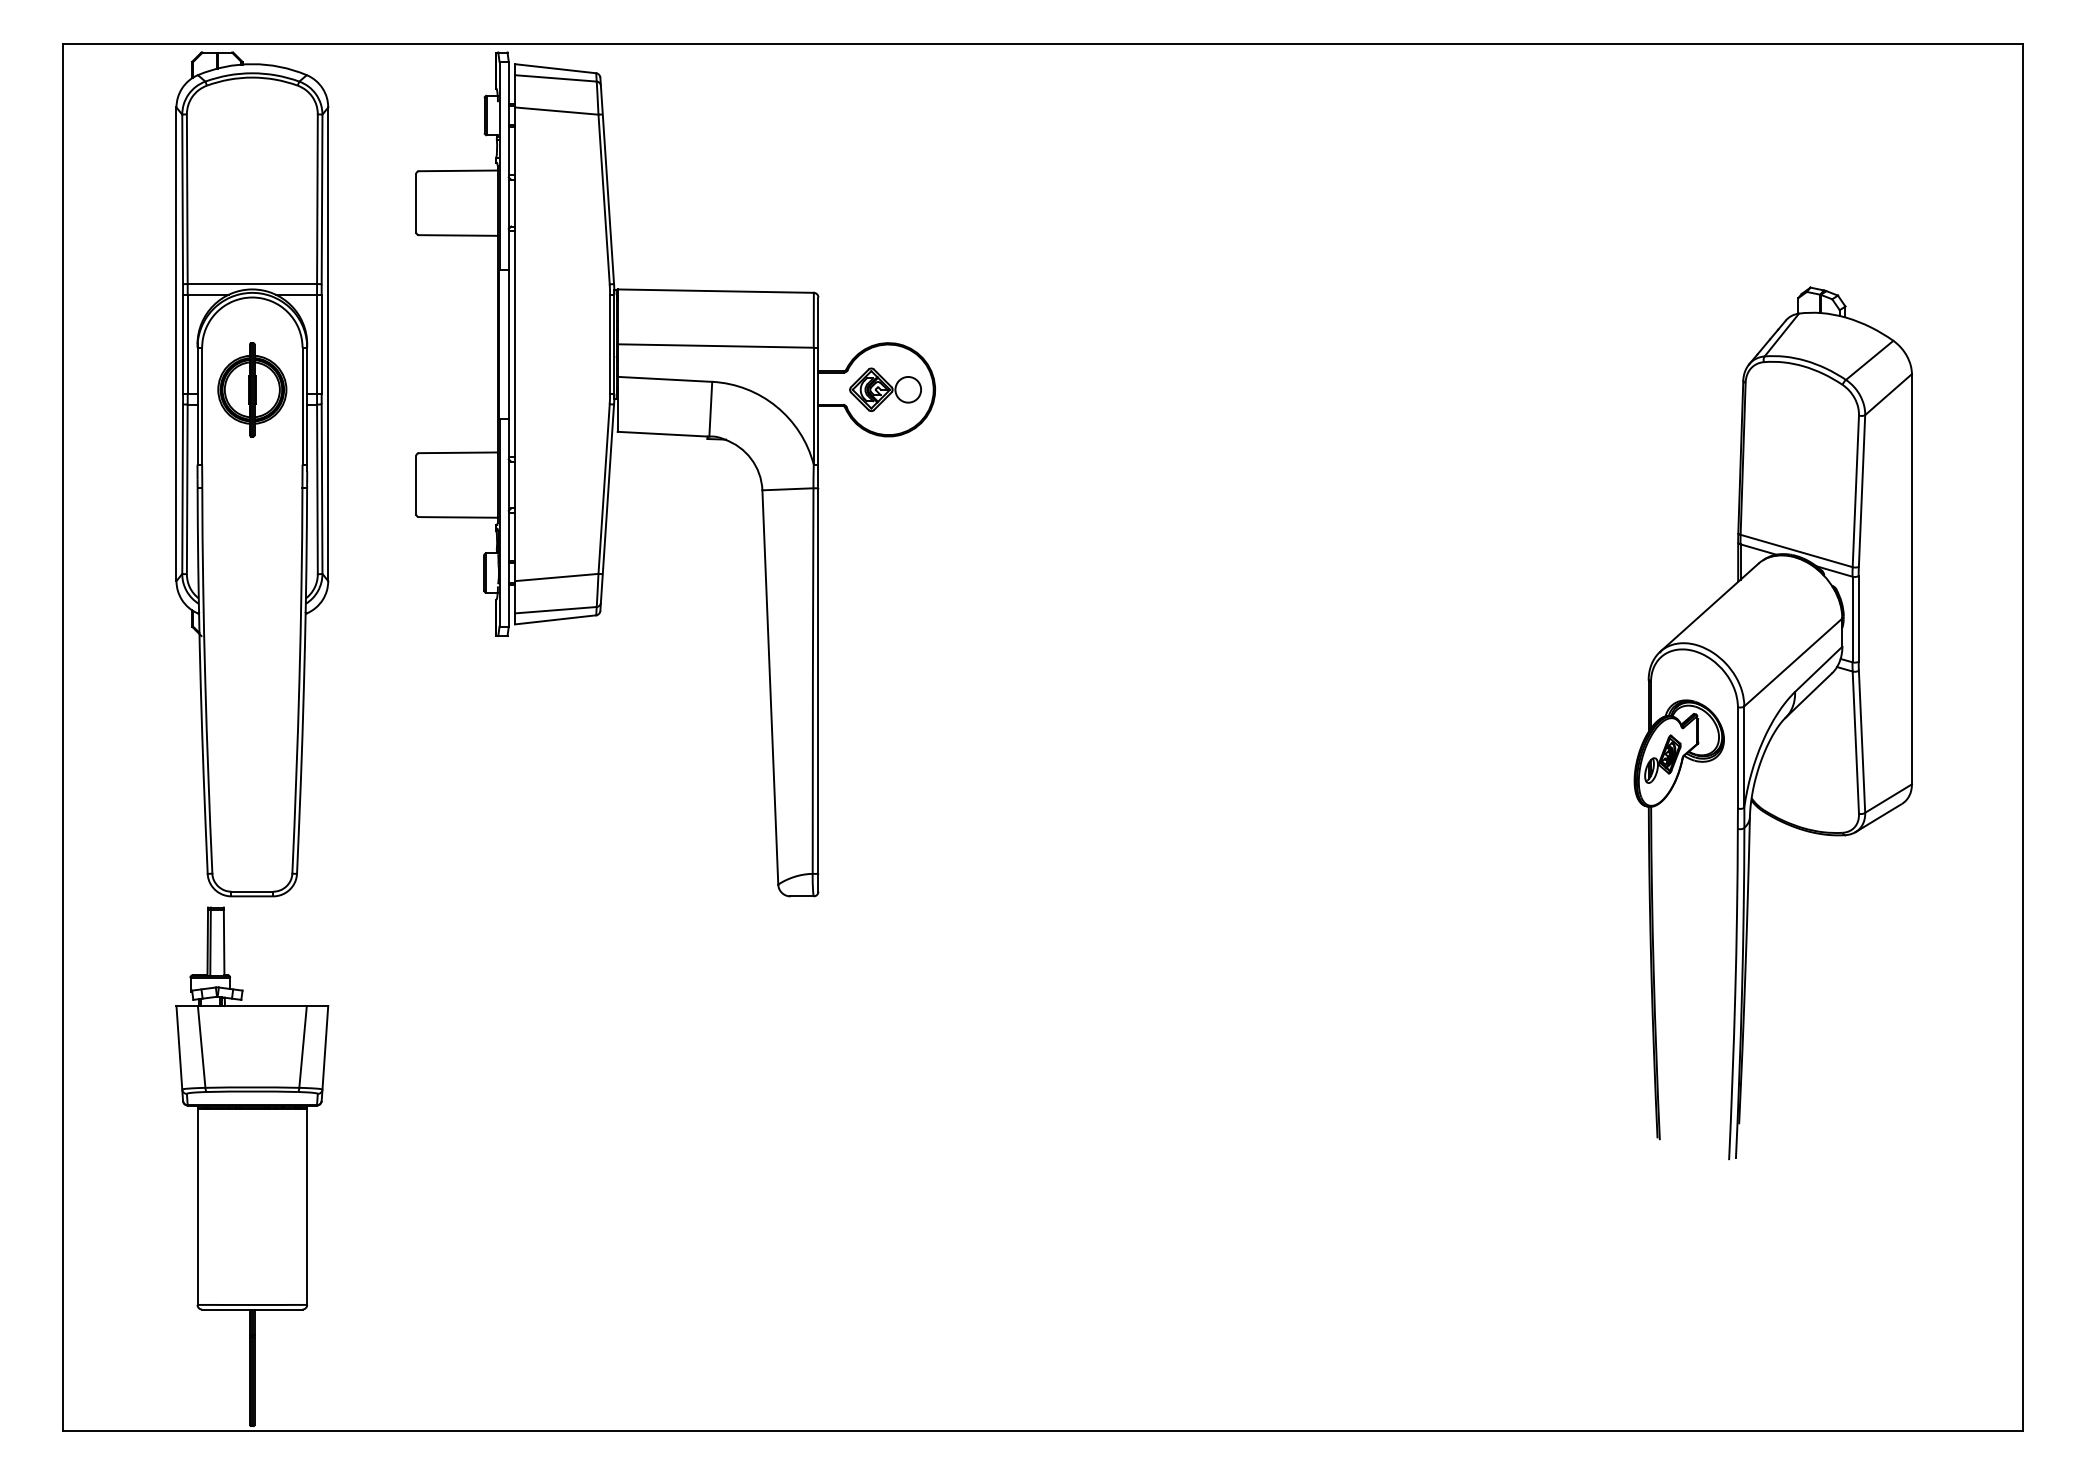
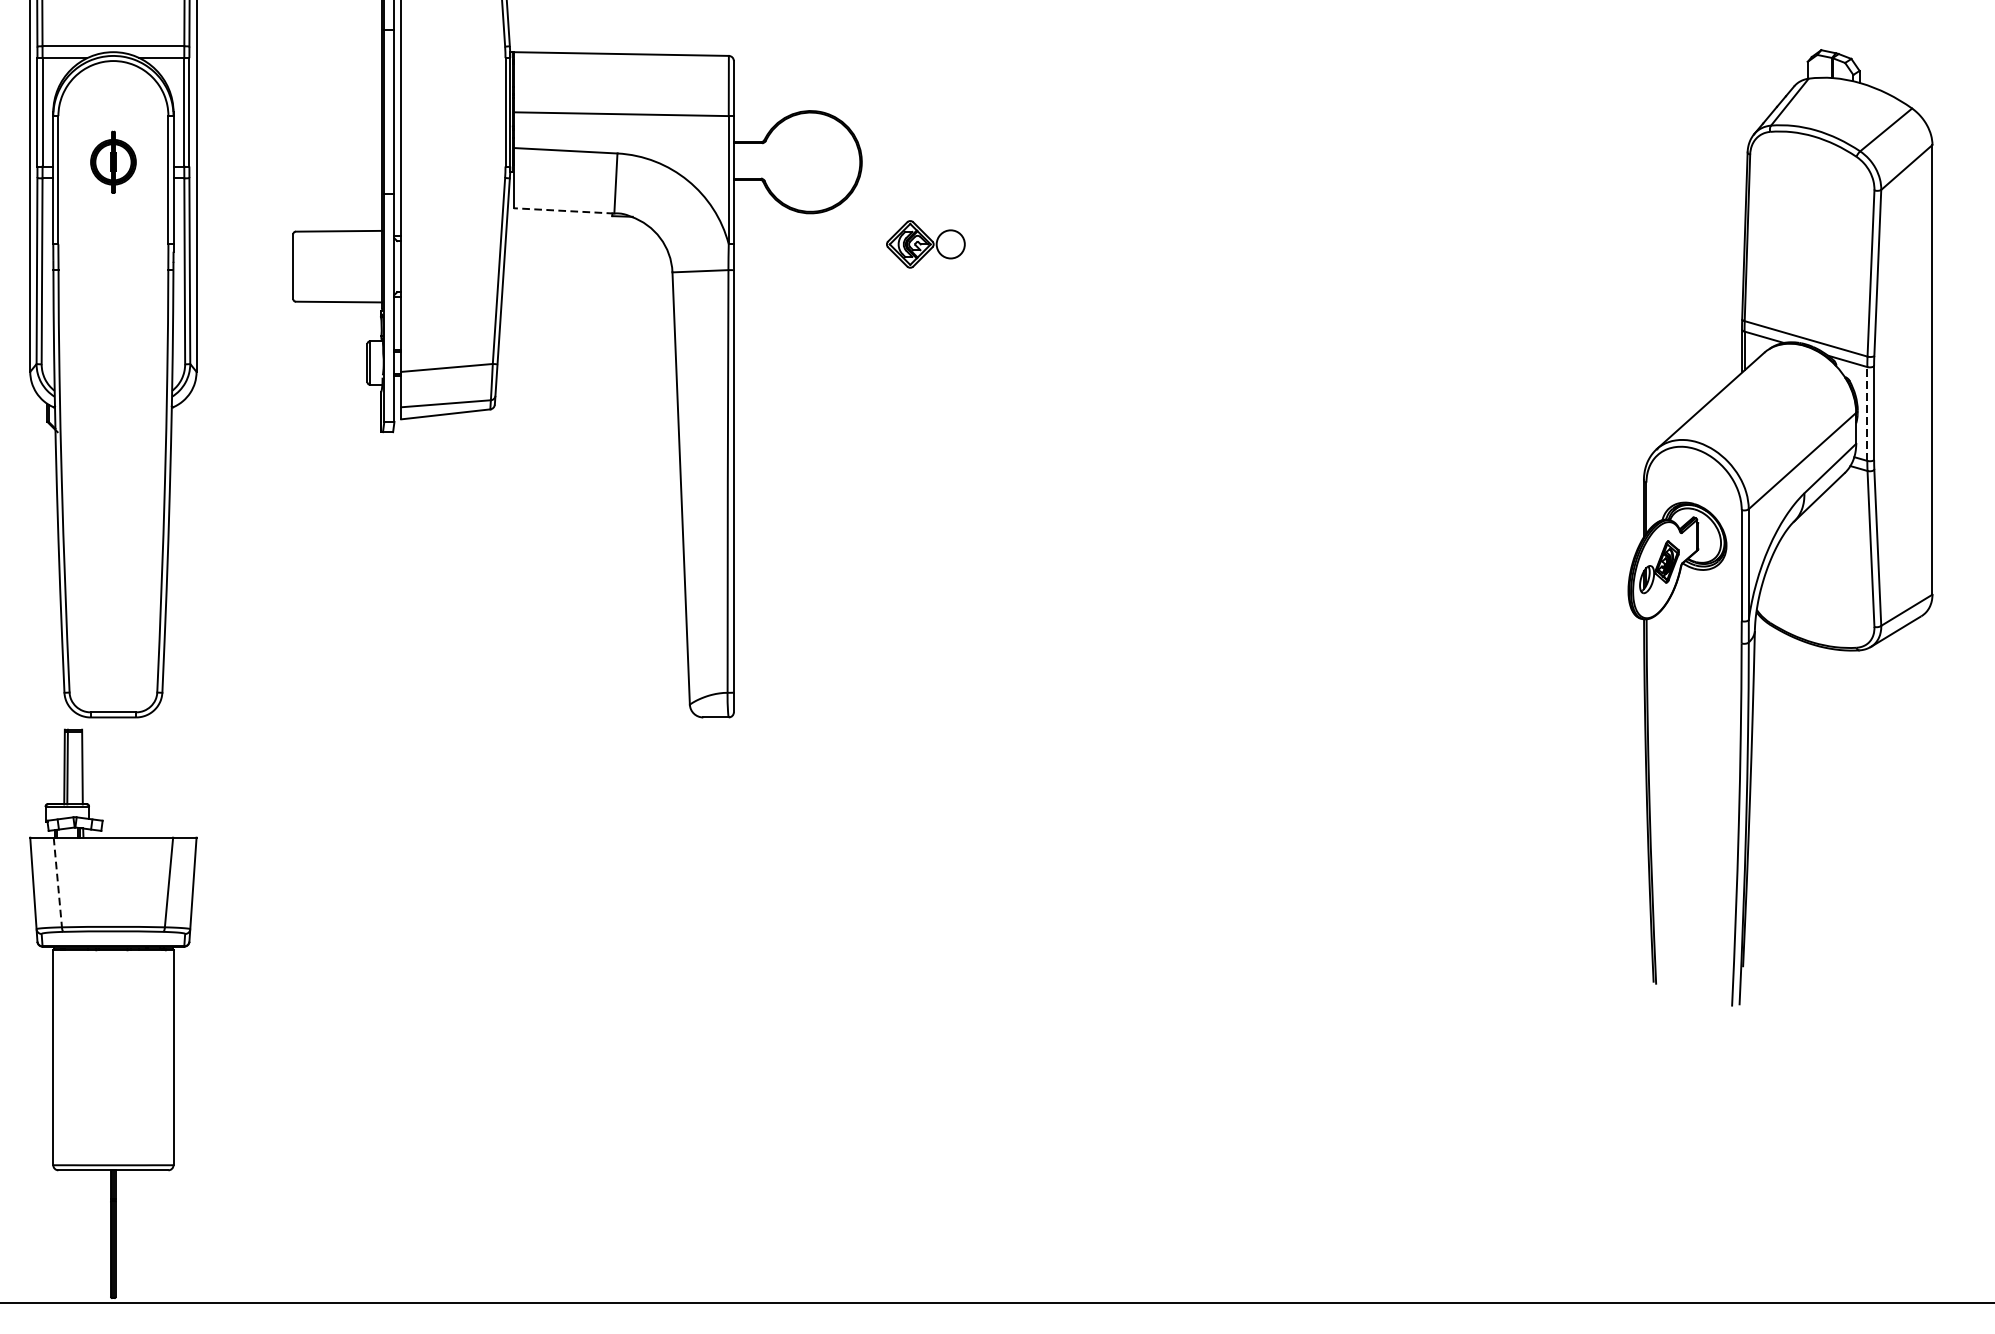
part: (252, 389) -> (113, 161), size x0.6
part: (885, 389) -> (925, 244), moved
line: (663, 434) -> (564, 211), solid -> dashed
line: (1852, 619) -> (1867, 413), solid -> dashed
line: (201, 1047) -> (57, 883), solid -> dashed

